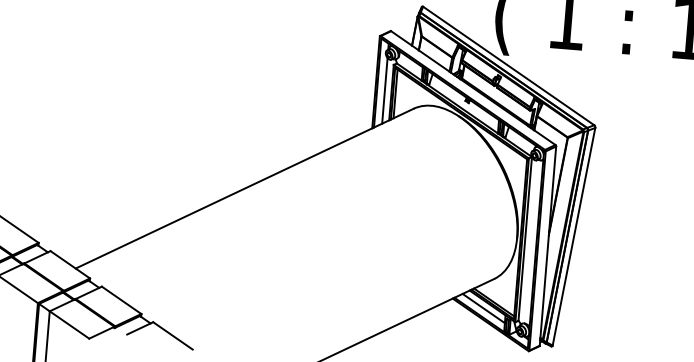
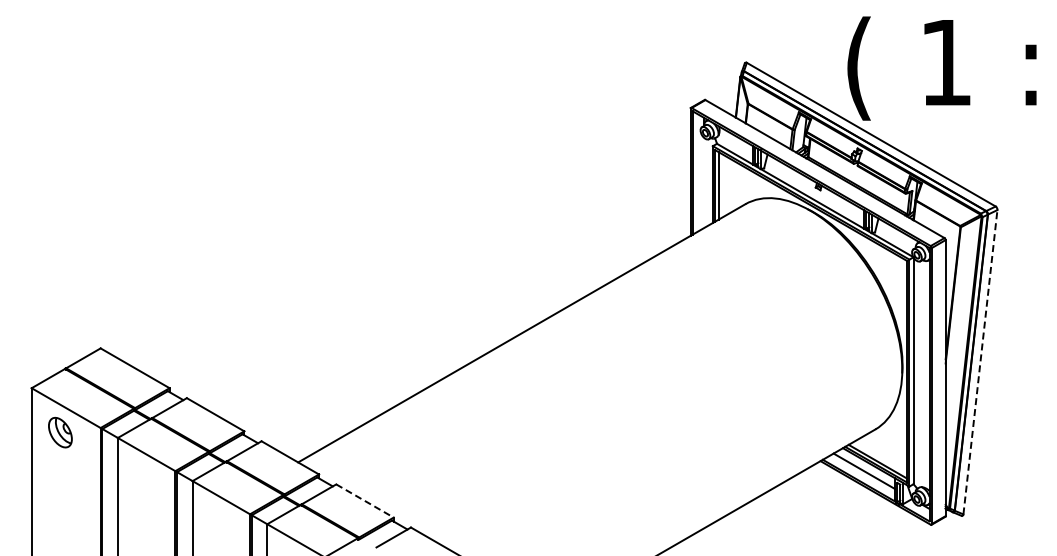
line: (384, 90) -> (703, 182), removed
line: (574, 236) -> (980, 361), solid -> dashed
line: (121, 300) -> (365, 501), solid -> dashed

